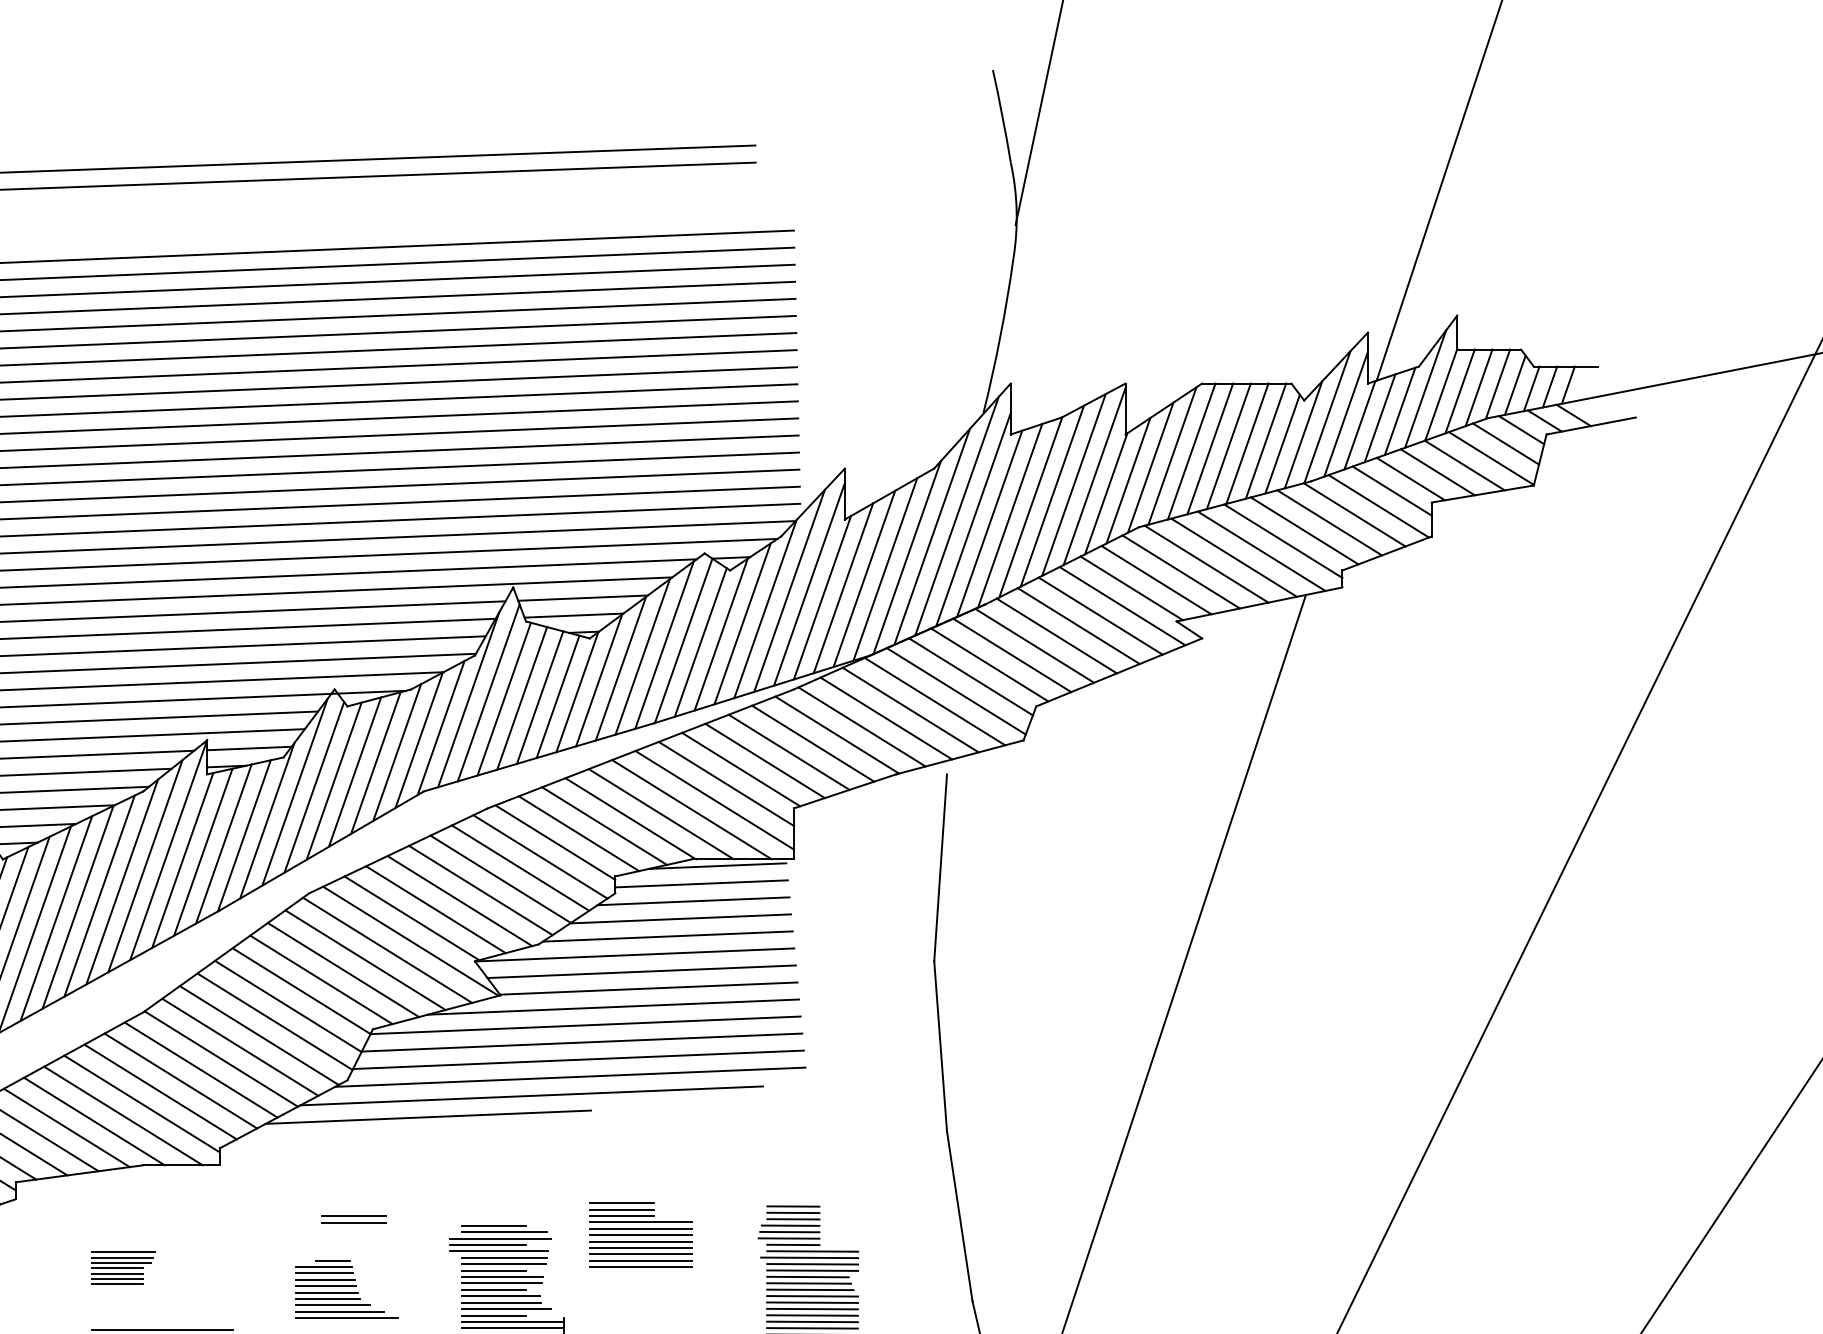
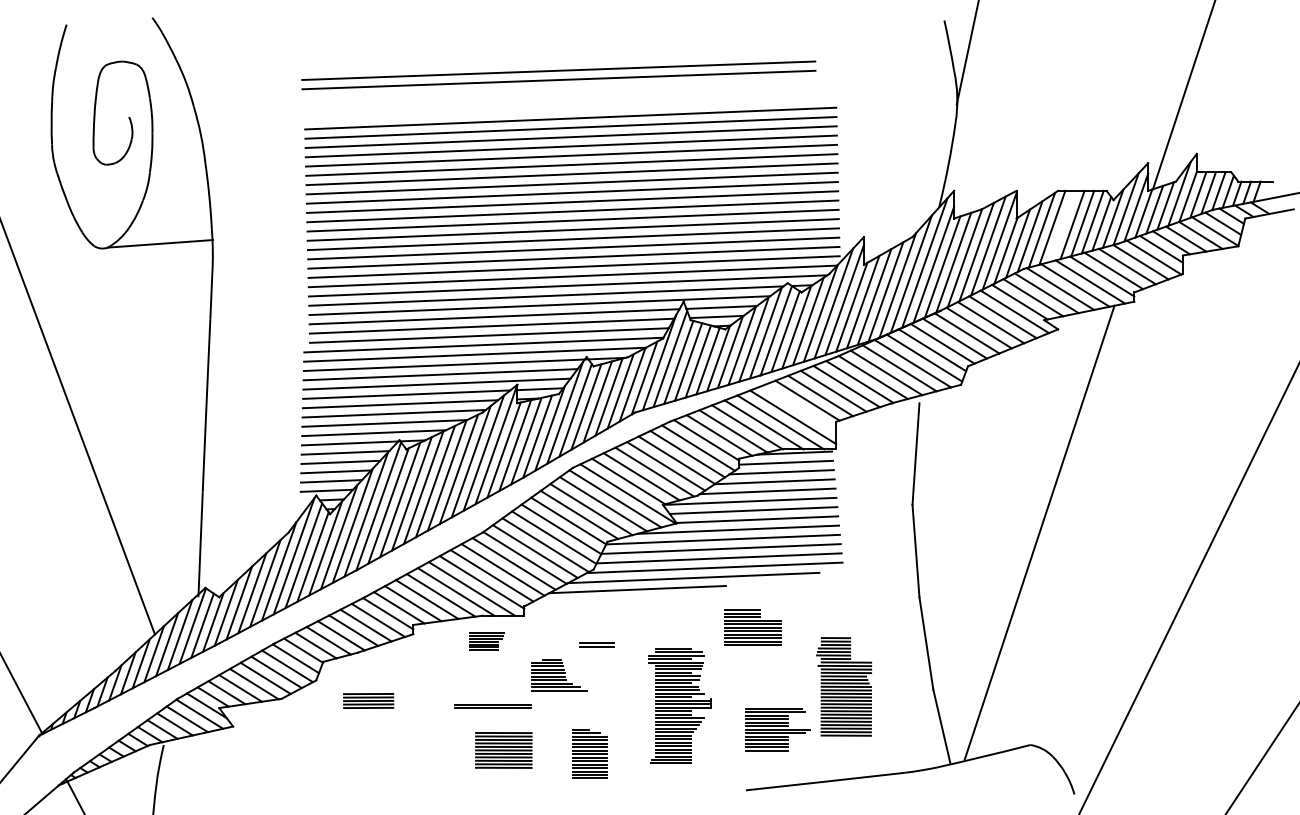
line: (1210, 447) -> (1062, 225), removed
line: (726, 783) -> (799, 408), removed
part: (639, 1234) -> (752, 627), moved
part: (122, 1267) -> (486, 641), moved
part: (347, 1290) -> (559, 675), moved

